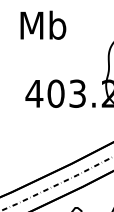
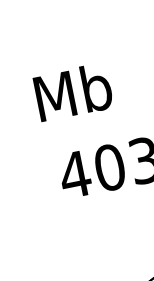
text: (43, 24) -> (73, 90), moved

